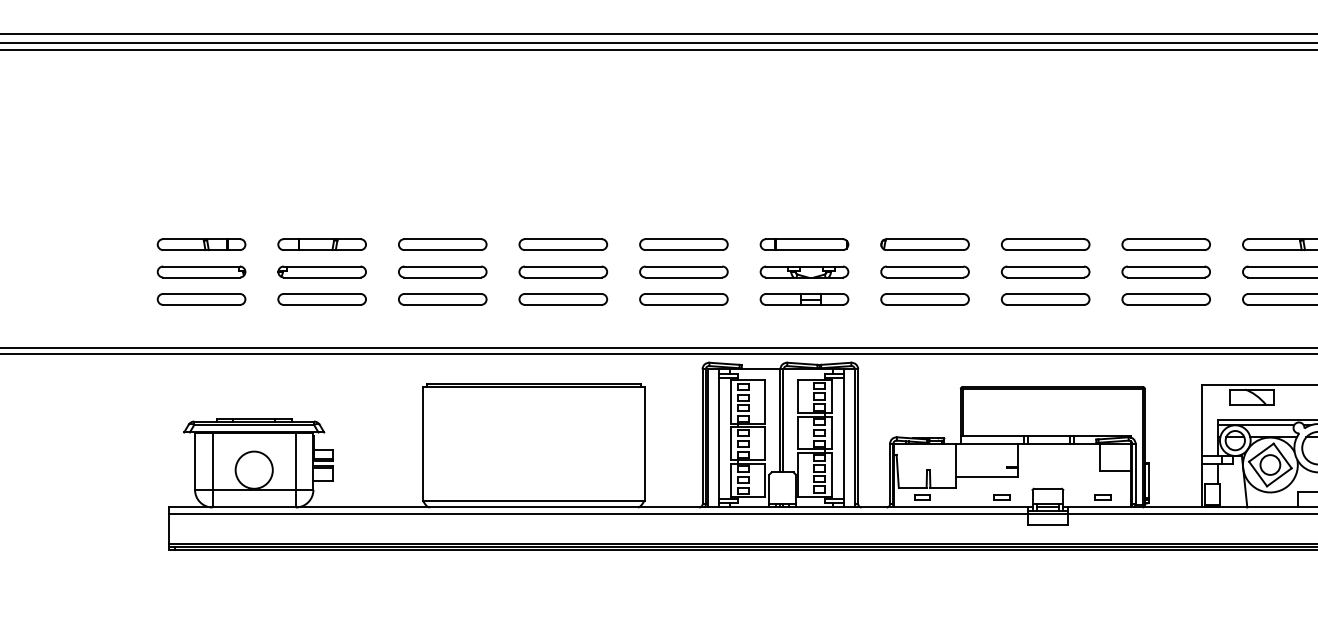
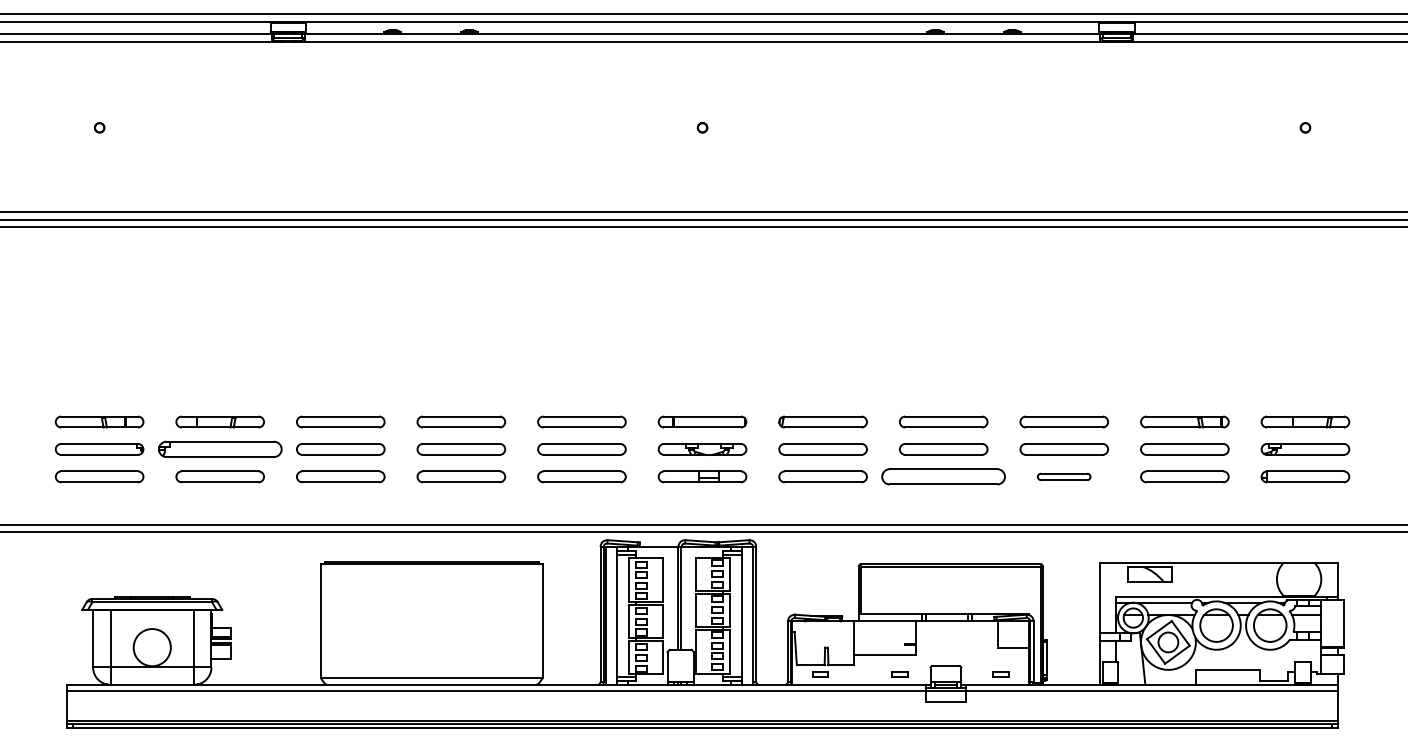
part: (321, 272) -> (219, 449), size x1.4
part: (1045, 299) -> (943, 476), size x1.4
part: (1165, 299) -> (1063, 476), size x0.6

